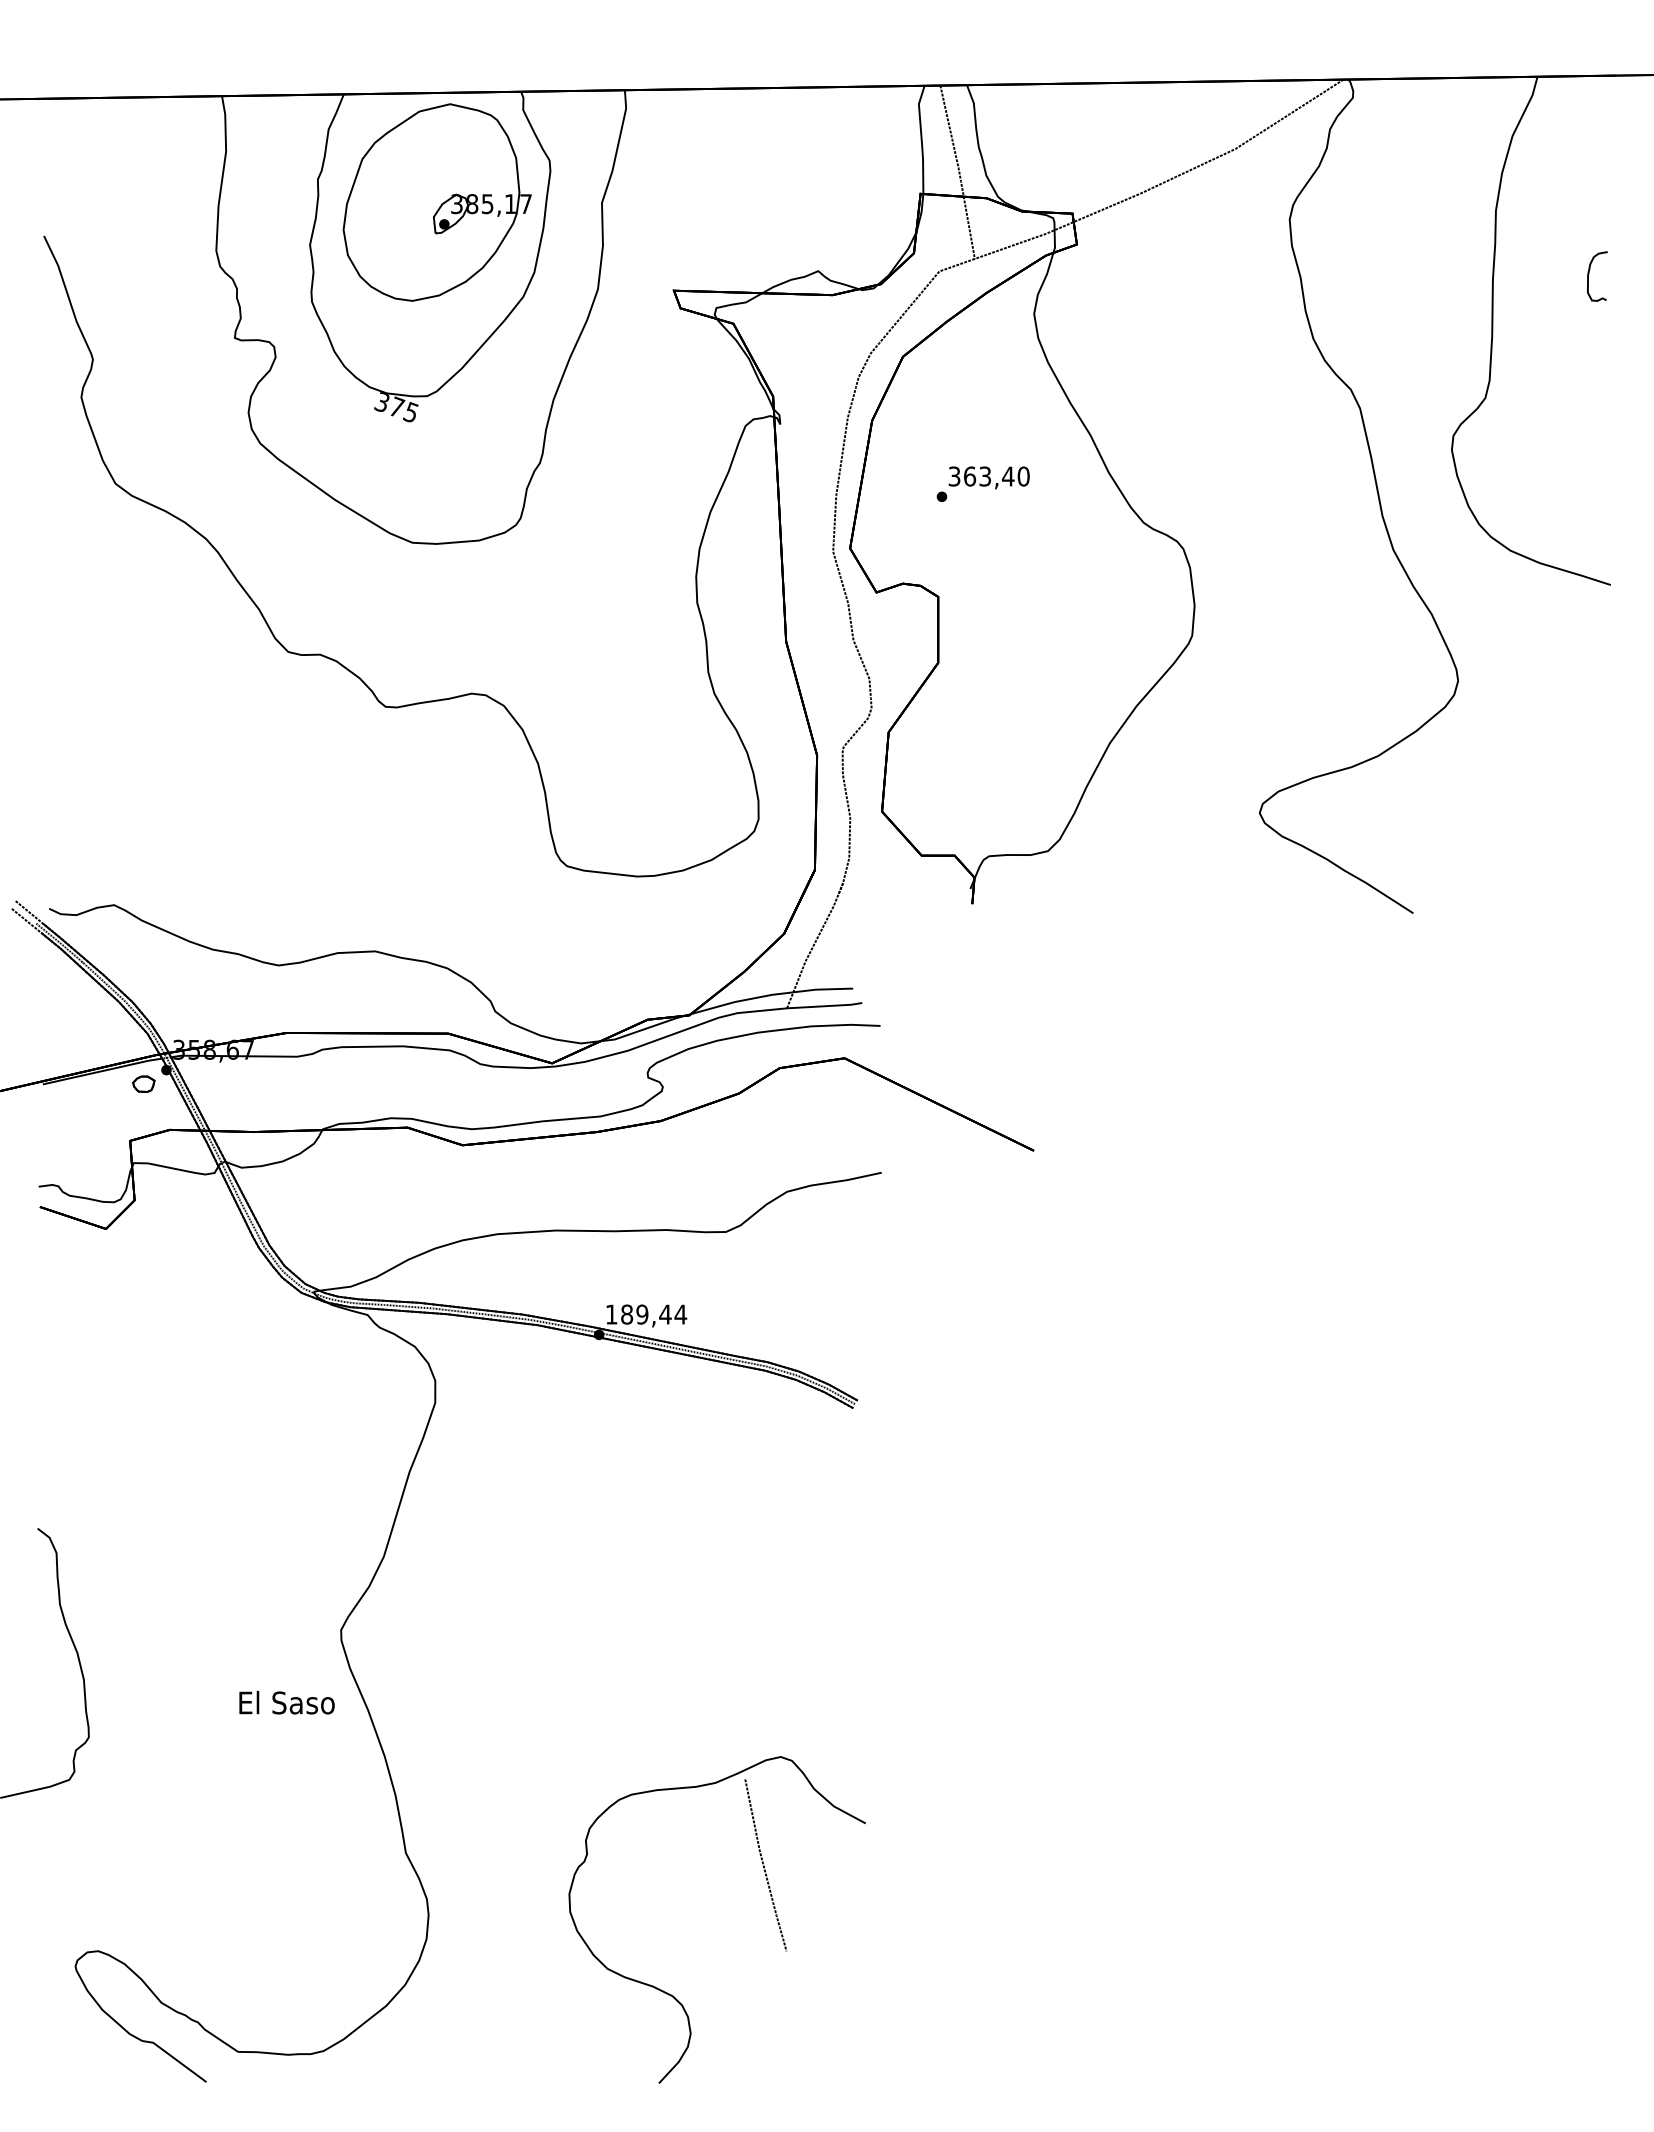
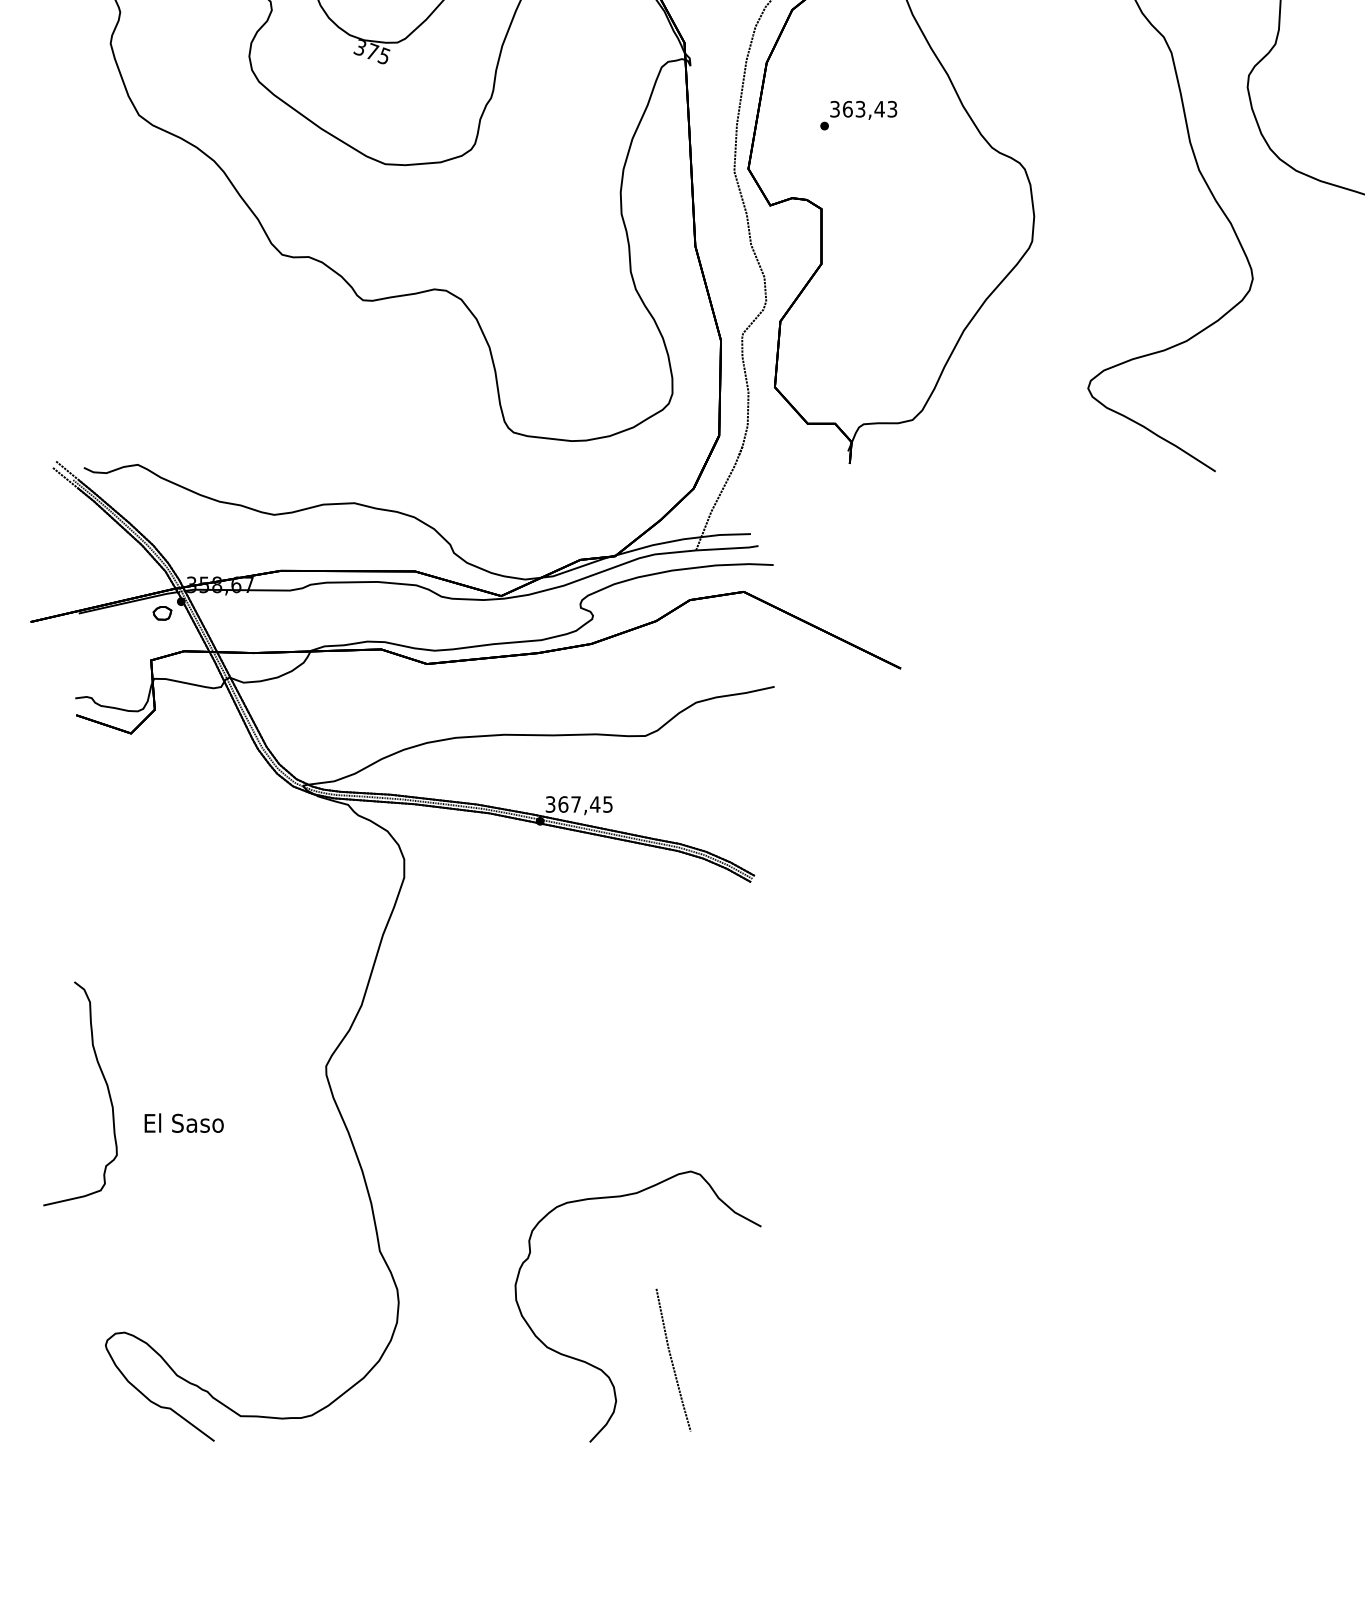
text: (1023, 476) -> (892, 109), 363,40 -> 363,43
text: (646, 1314) -> (579, 804), 189,44 -> 367,45
text: (286, 1702) -> (183, 1123), moved
curve: (764, 1865) -> (672, 1360), moved

